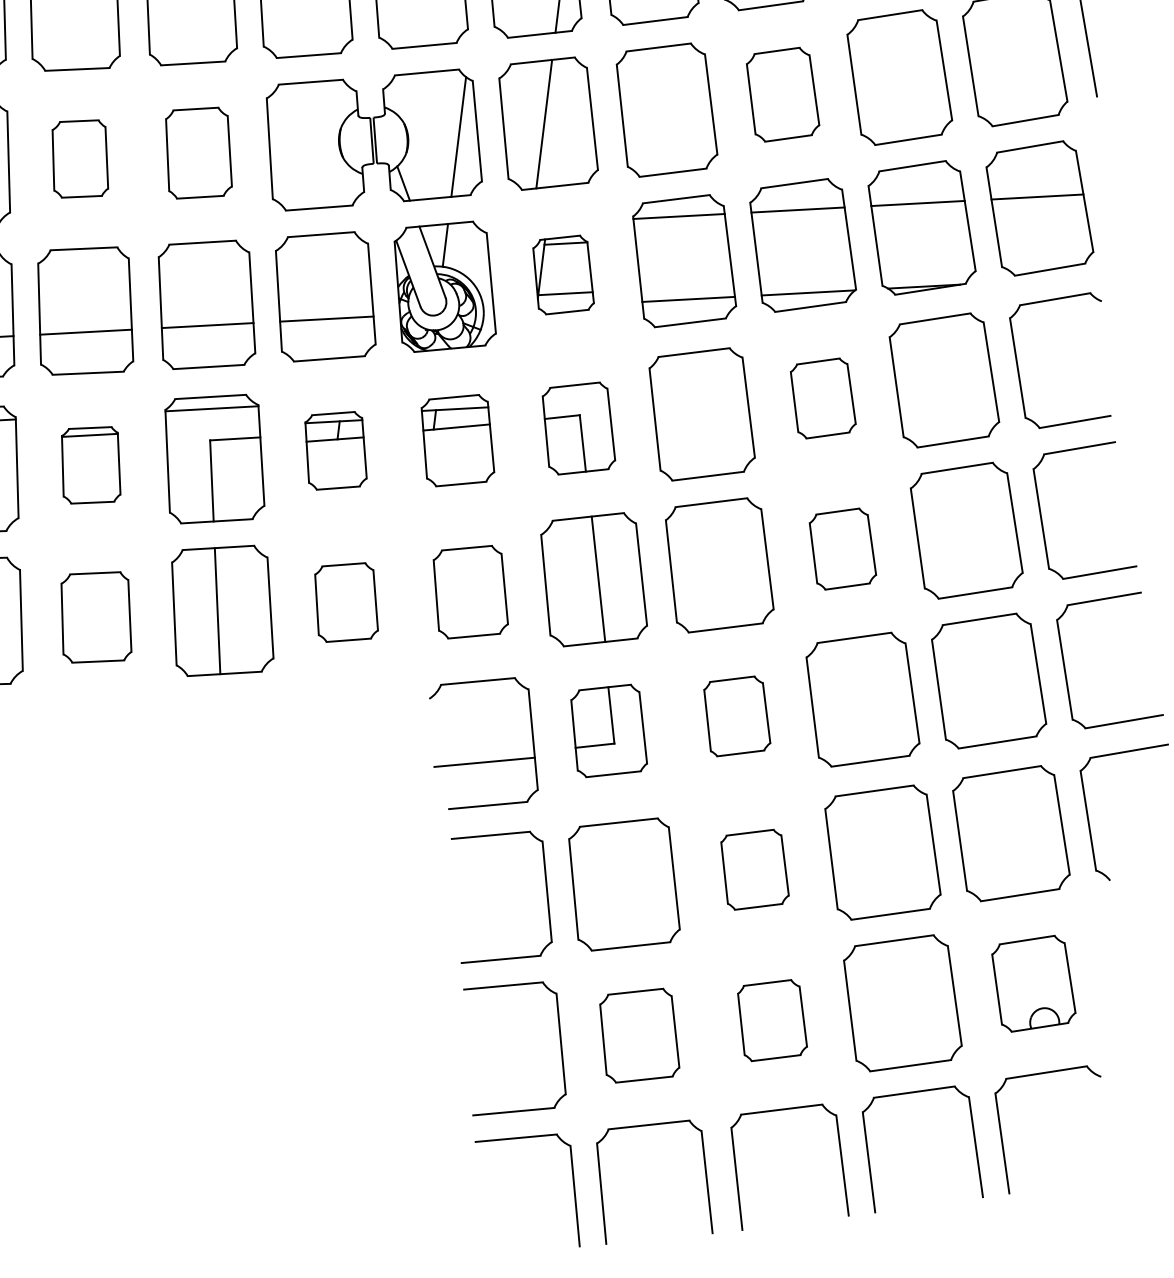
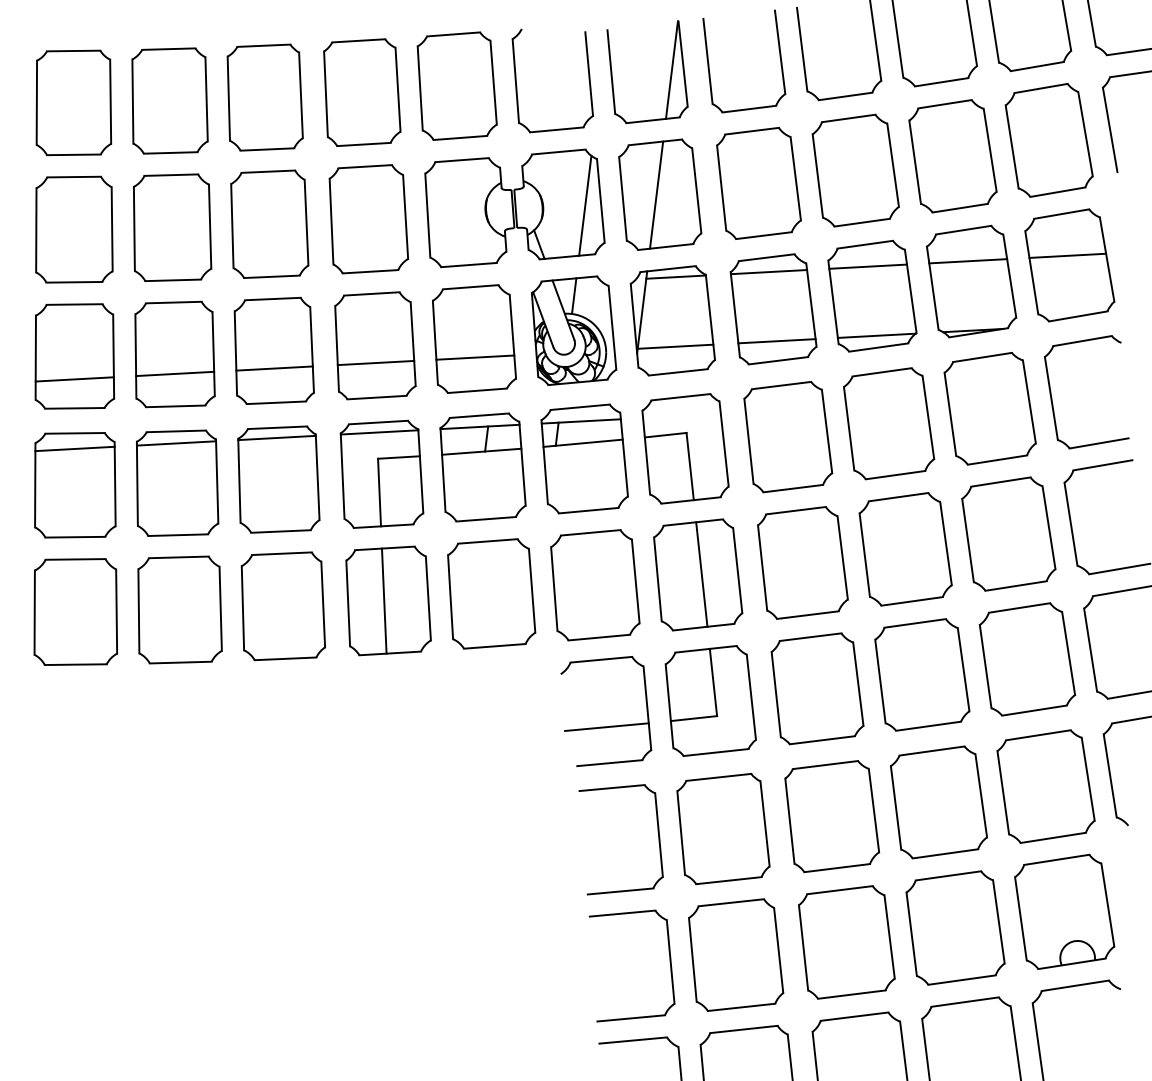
part: (782, 94) -> (855, 170), size x1.43
part: (198, 153) -> (368, 219), size x1.43
part: (79, 158) -> (269, 223), size x1.67
part: (563, 274) -> (672, 320), size x1.67
part: (823, 398) -> (889, 423), size x1.67
part: (578, 428) -> (685, 448), size x1.43
part: (457, 440) -> (584, 458), size x1.43
part: (335, 450) -> (482, 467), size x1.67
part: (90, 465) -> (278, 479), size x1.67
part: (842, 549) -> (905, 549), size x1.67
part: (470, 592) -> (595, 585), size x1.43
part: (346, 602) -> (491, 593), size x1.67
part: (95, 617) -> (282, 606), size x1.43
part: (737, 715) -> (817, 688), size x1.67
part: (608, 730) -> (710, 700), size x1.43
part: (755, 869) -> (832, 816), size x1.67
part: (1033, 983) -> (1064, 911), size x1.43
part: (772, 1020) -> (846, 942), size x1.67
part: (640, 1035) -> (736, 954), size x1.43

